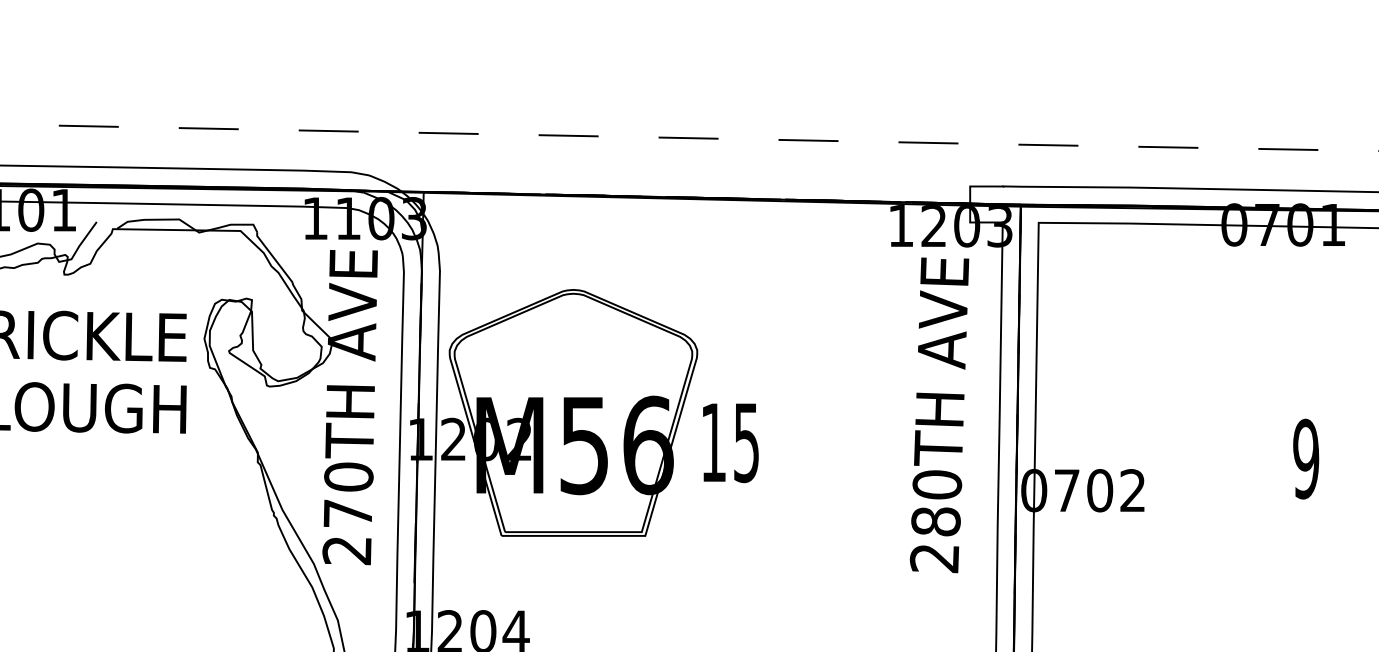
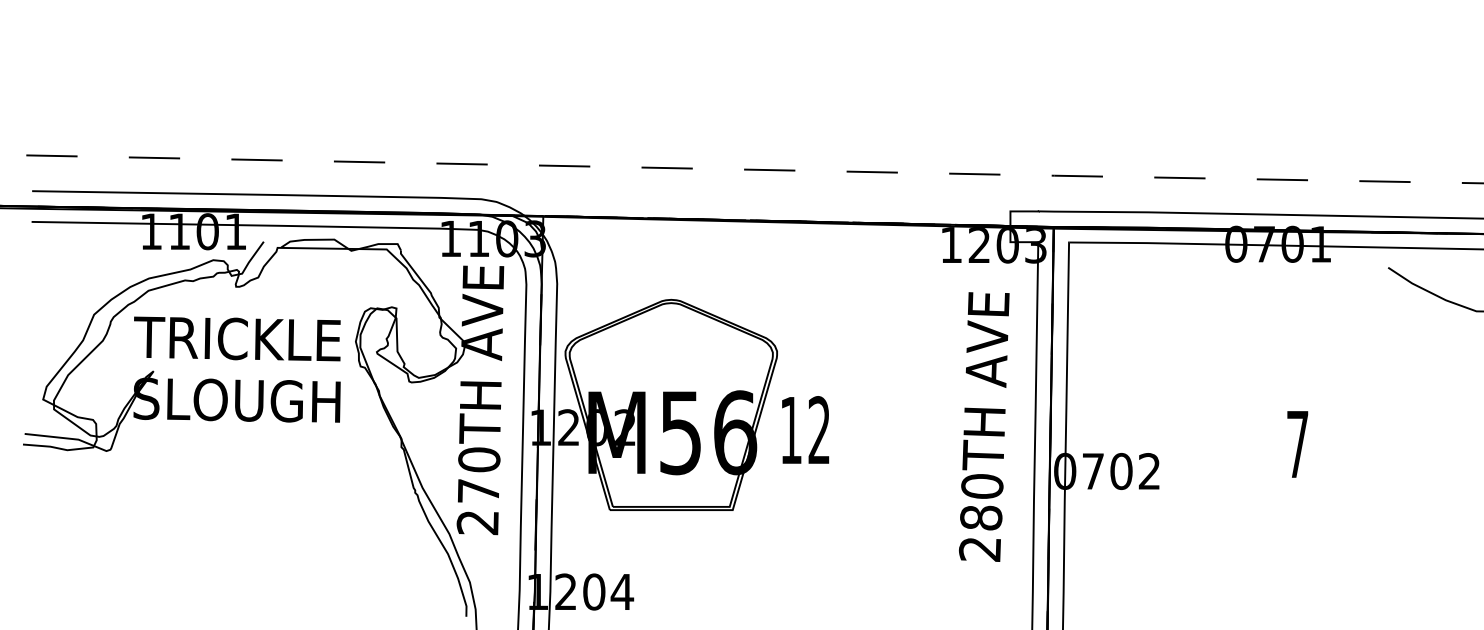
text: (939, 414) -> (984, 426), moved
text: (745, 442) -> (818, 430), 15 -> 12
text: (1305, 459) -> (1297, 444), 9 -> 7

